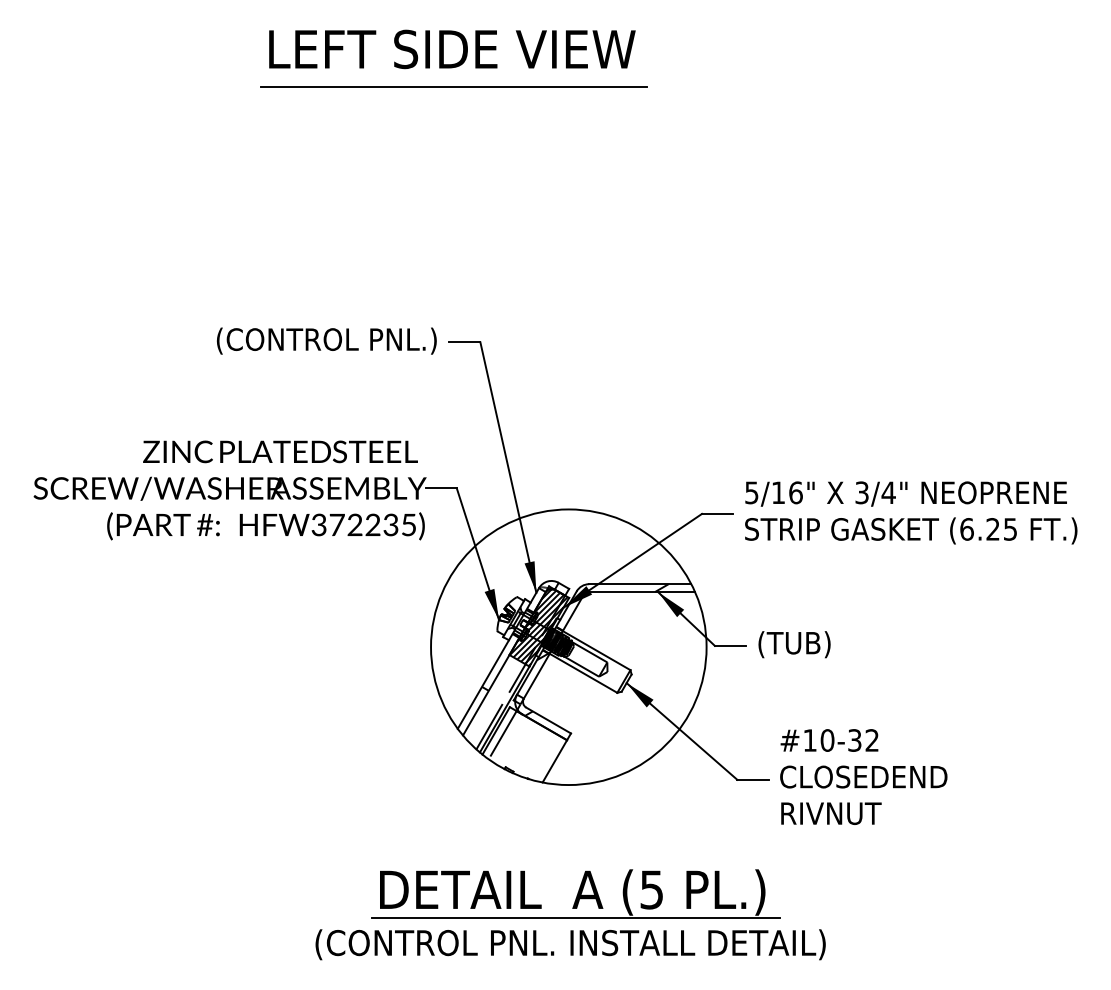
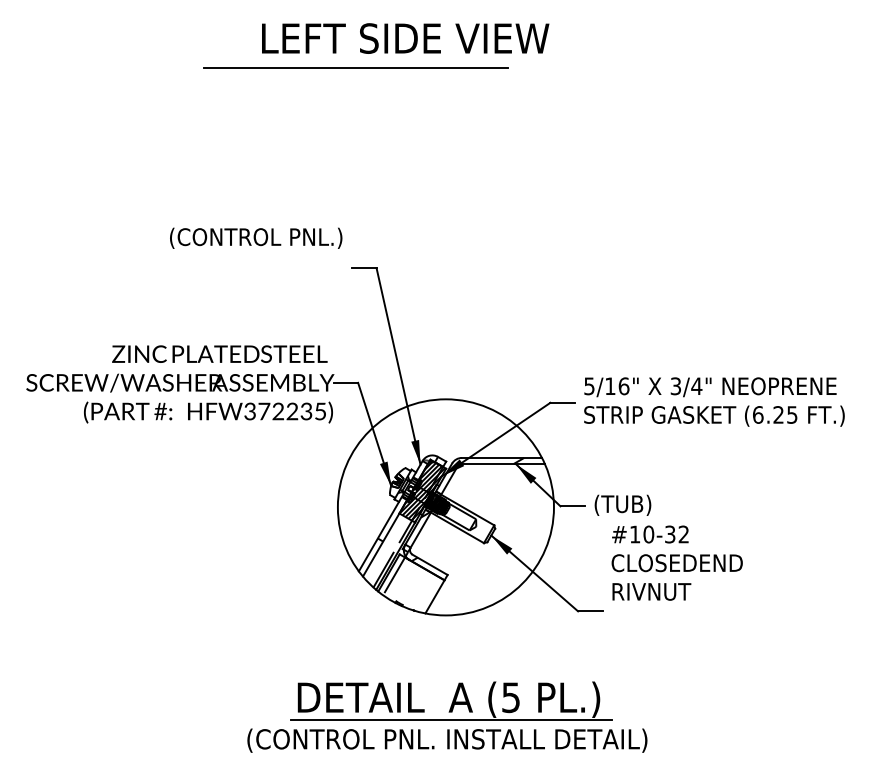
text: (452, 49) -> (405, 38), moved
text: (327, 340) -> (256, 237), moved
text: (862, 776) -> (676, 562), moved

